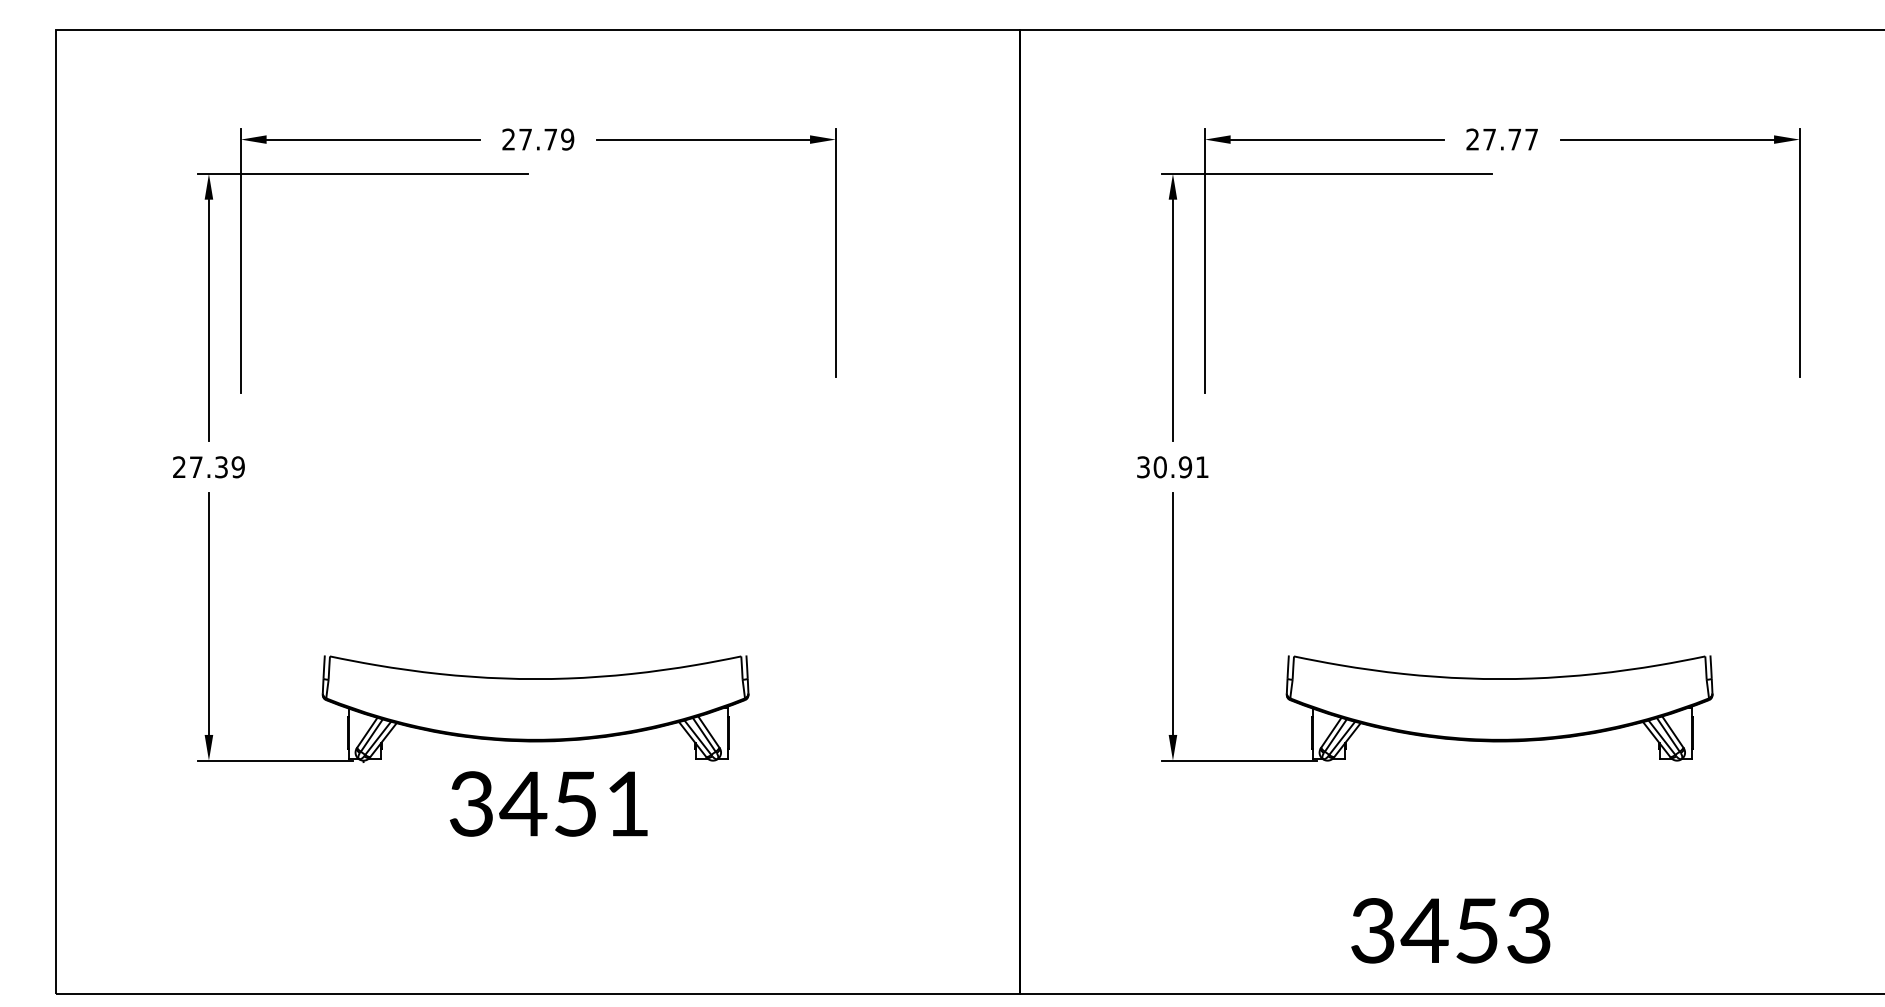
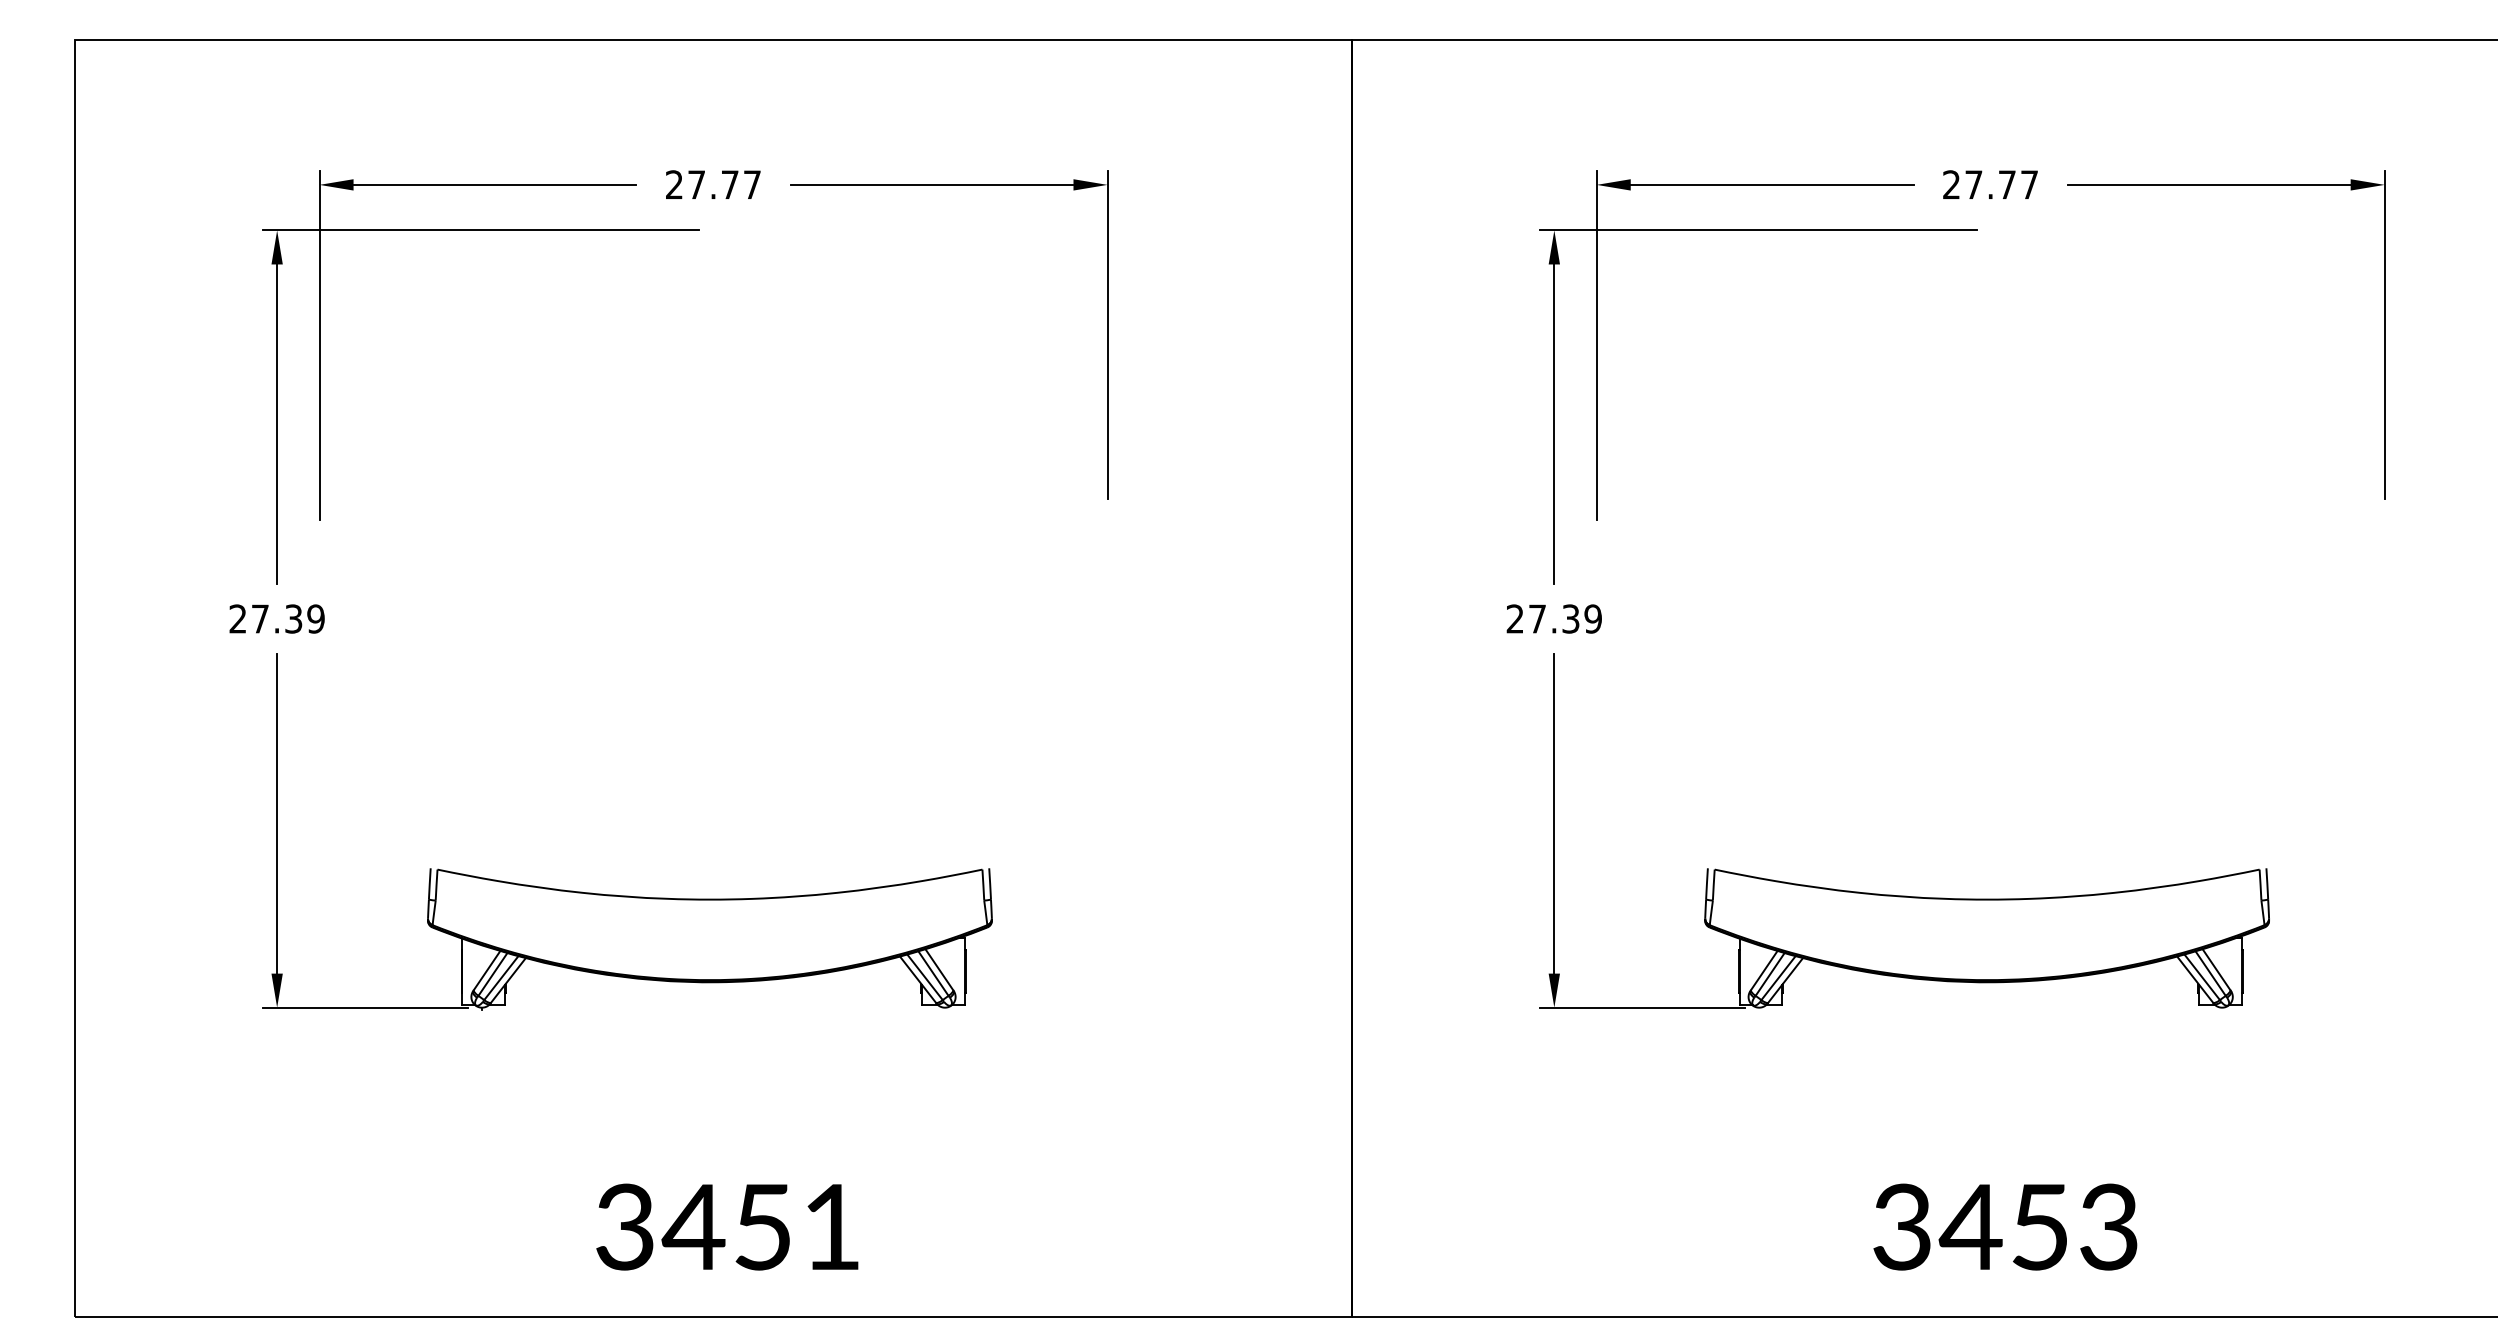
text: (567, 139) -> (752, 184), 27.79 -> 27.77
text: (1172, 466) -> (1553, 618), 30.91 -> 27.39
text: (548, 803) -> (727, 1226), moved
text: (1450, 930) -> (2005, 1226), moved

